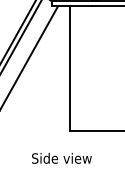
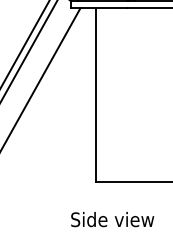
text: (61, 158) -> (112, 219), moved

